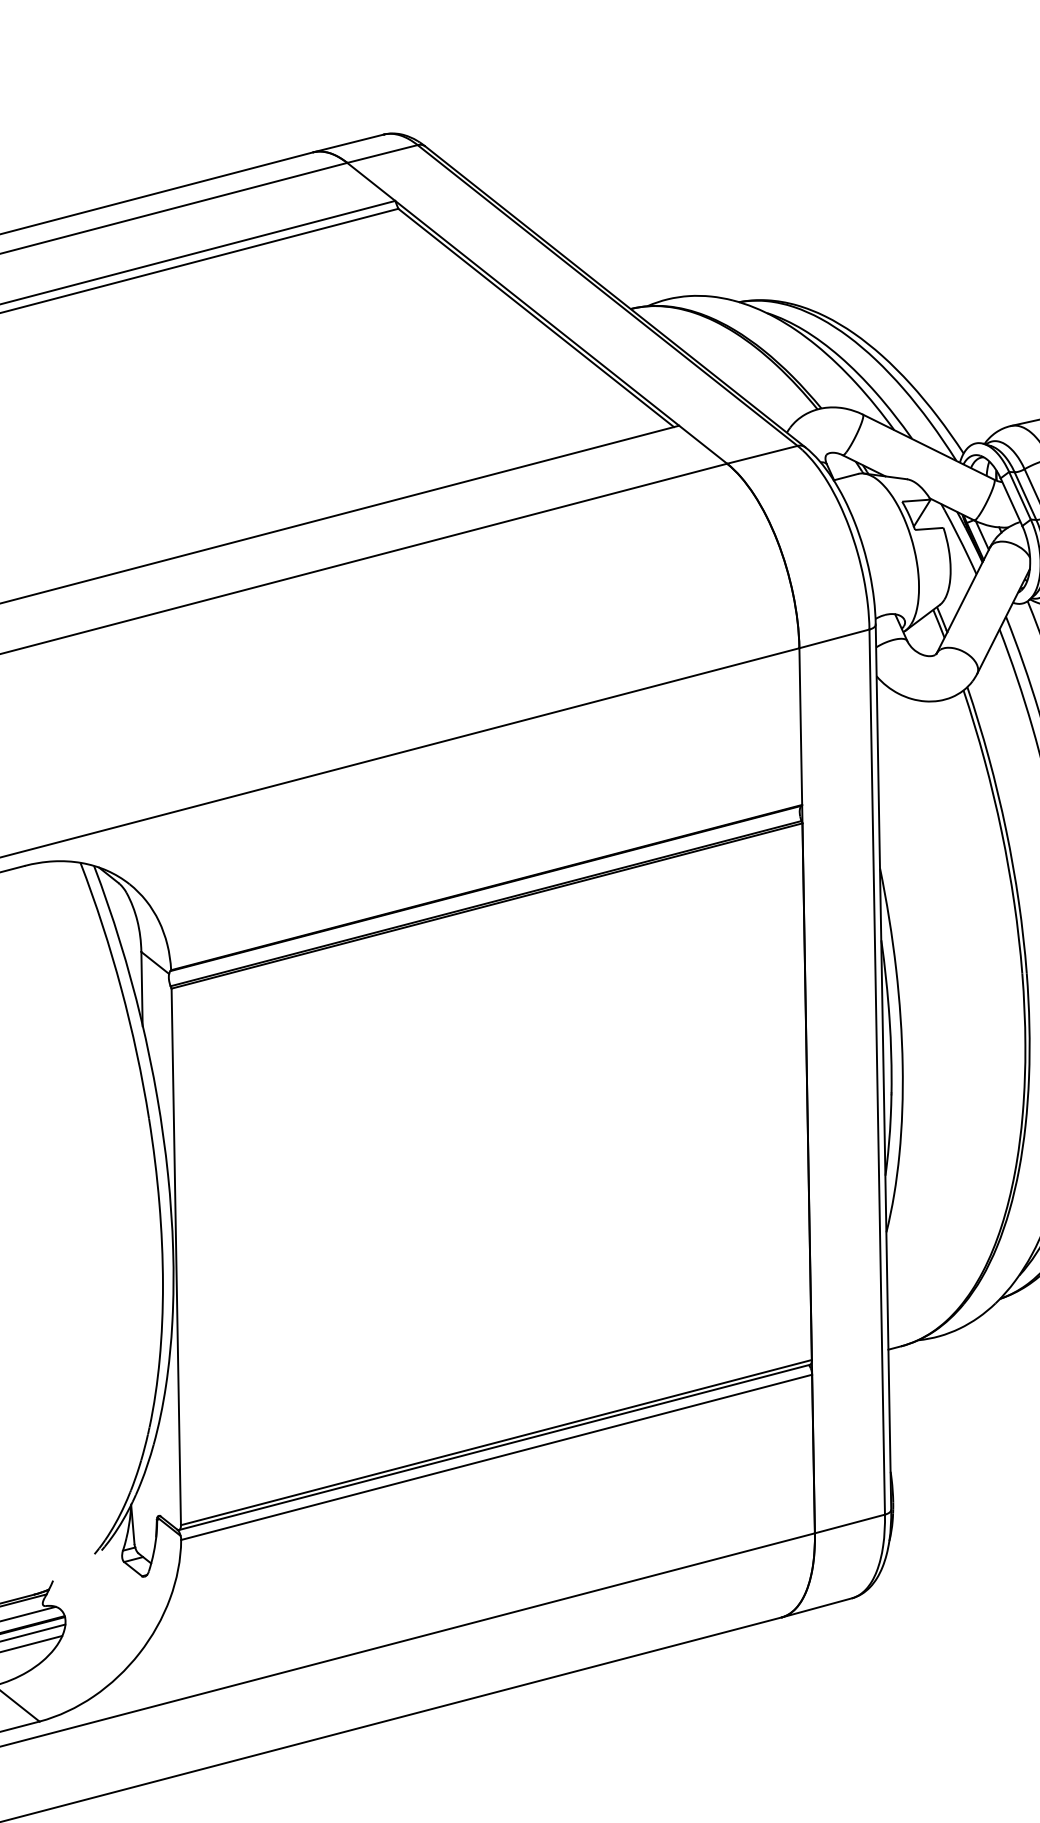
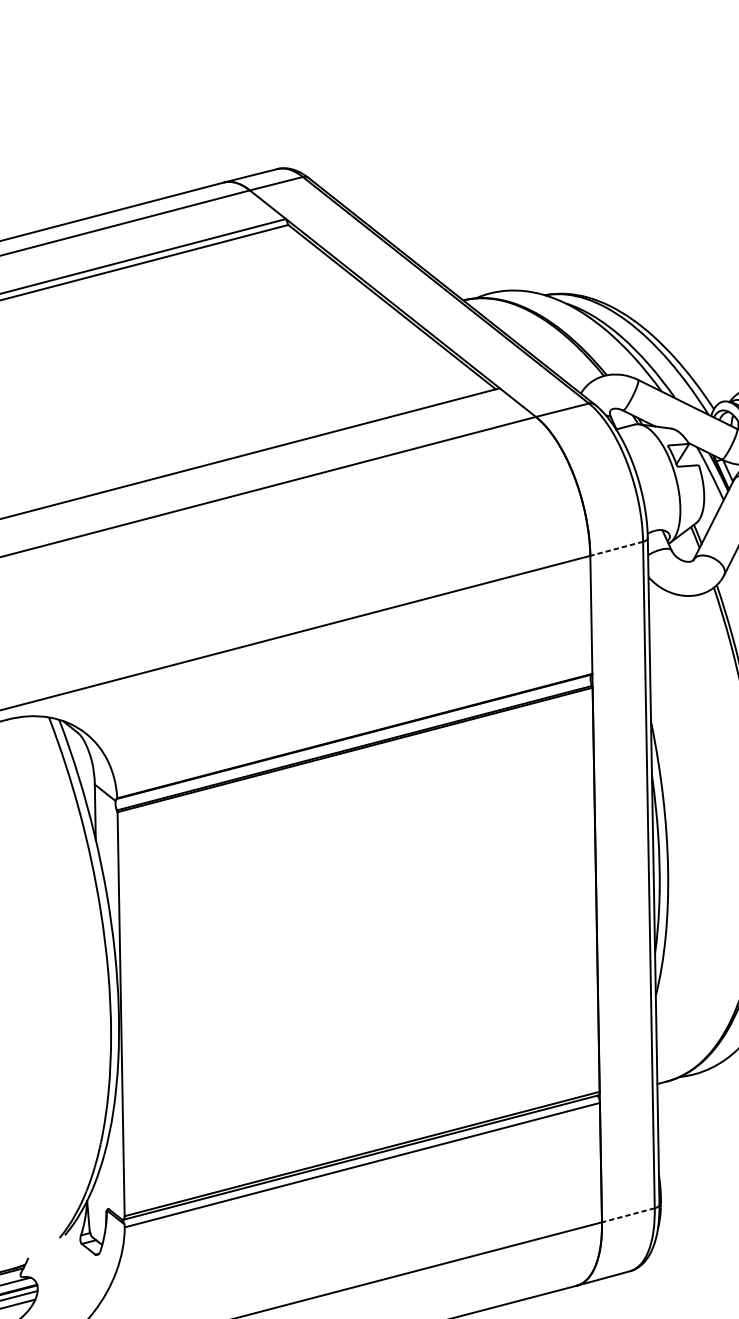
line: (833, 639) -> (616, 549), solid -> dashed
line: (849, 1524) -> (628, 1215), solid -> dashed

